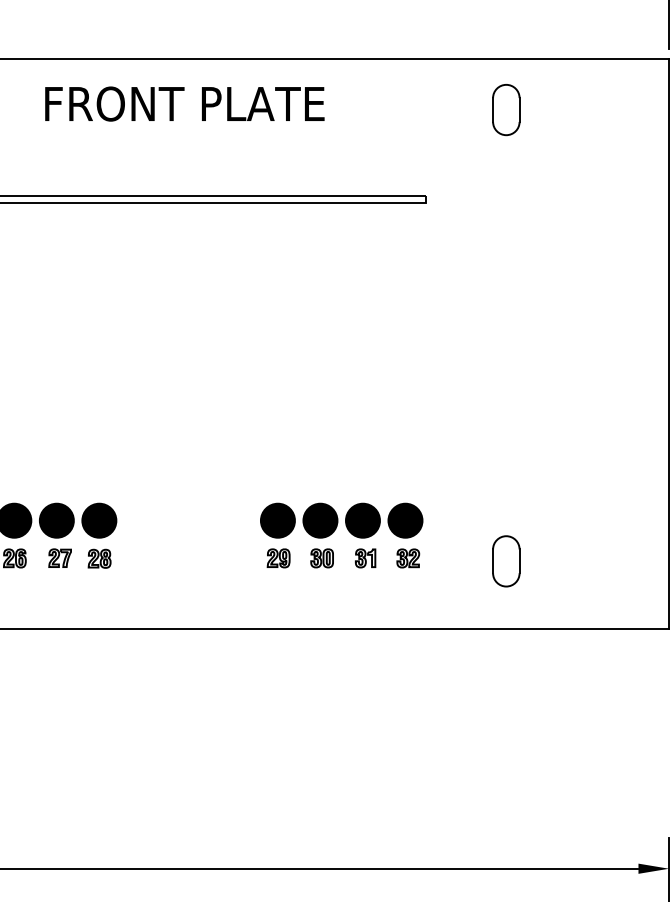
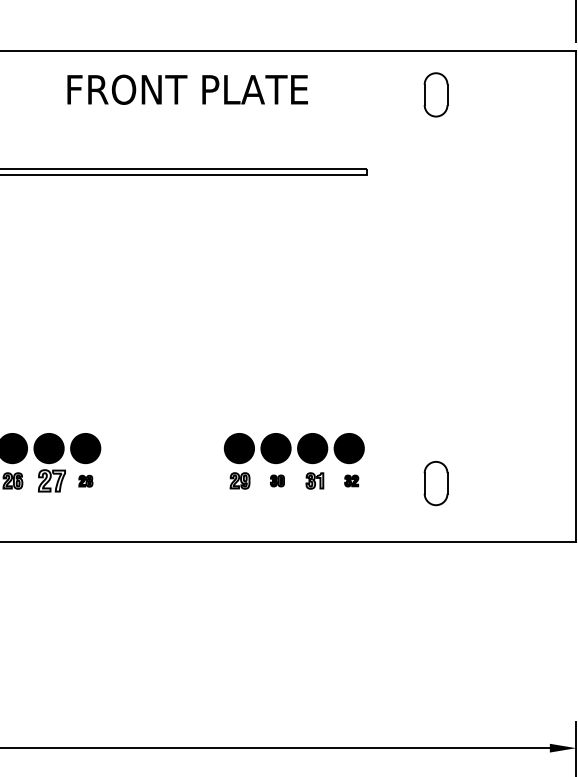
text: (184, 103) -> (187, 89), moved
part: (59, 557) -> (51, 480), size x1.4
part: (99, 558) -> (85, 481), size x0.7
part: (321, 558) -> (276, 481), size x0.7
part: (408, 558) -> (351, 481), size x0.7

